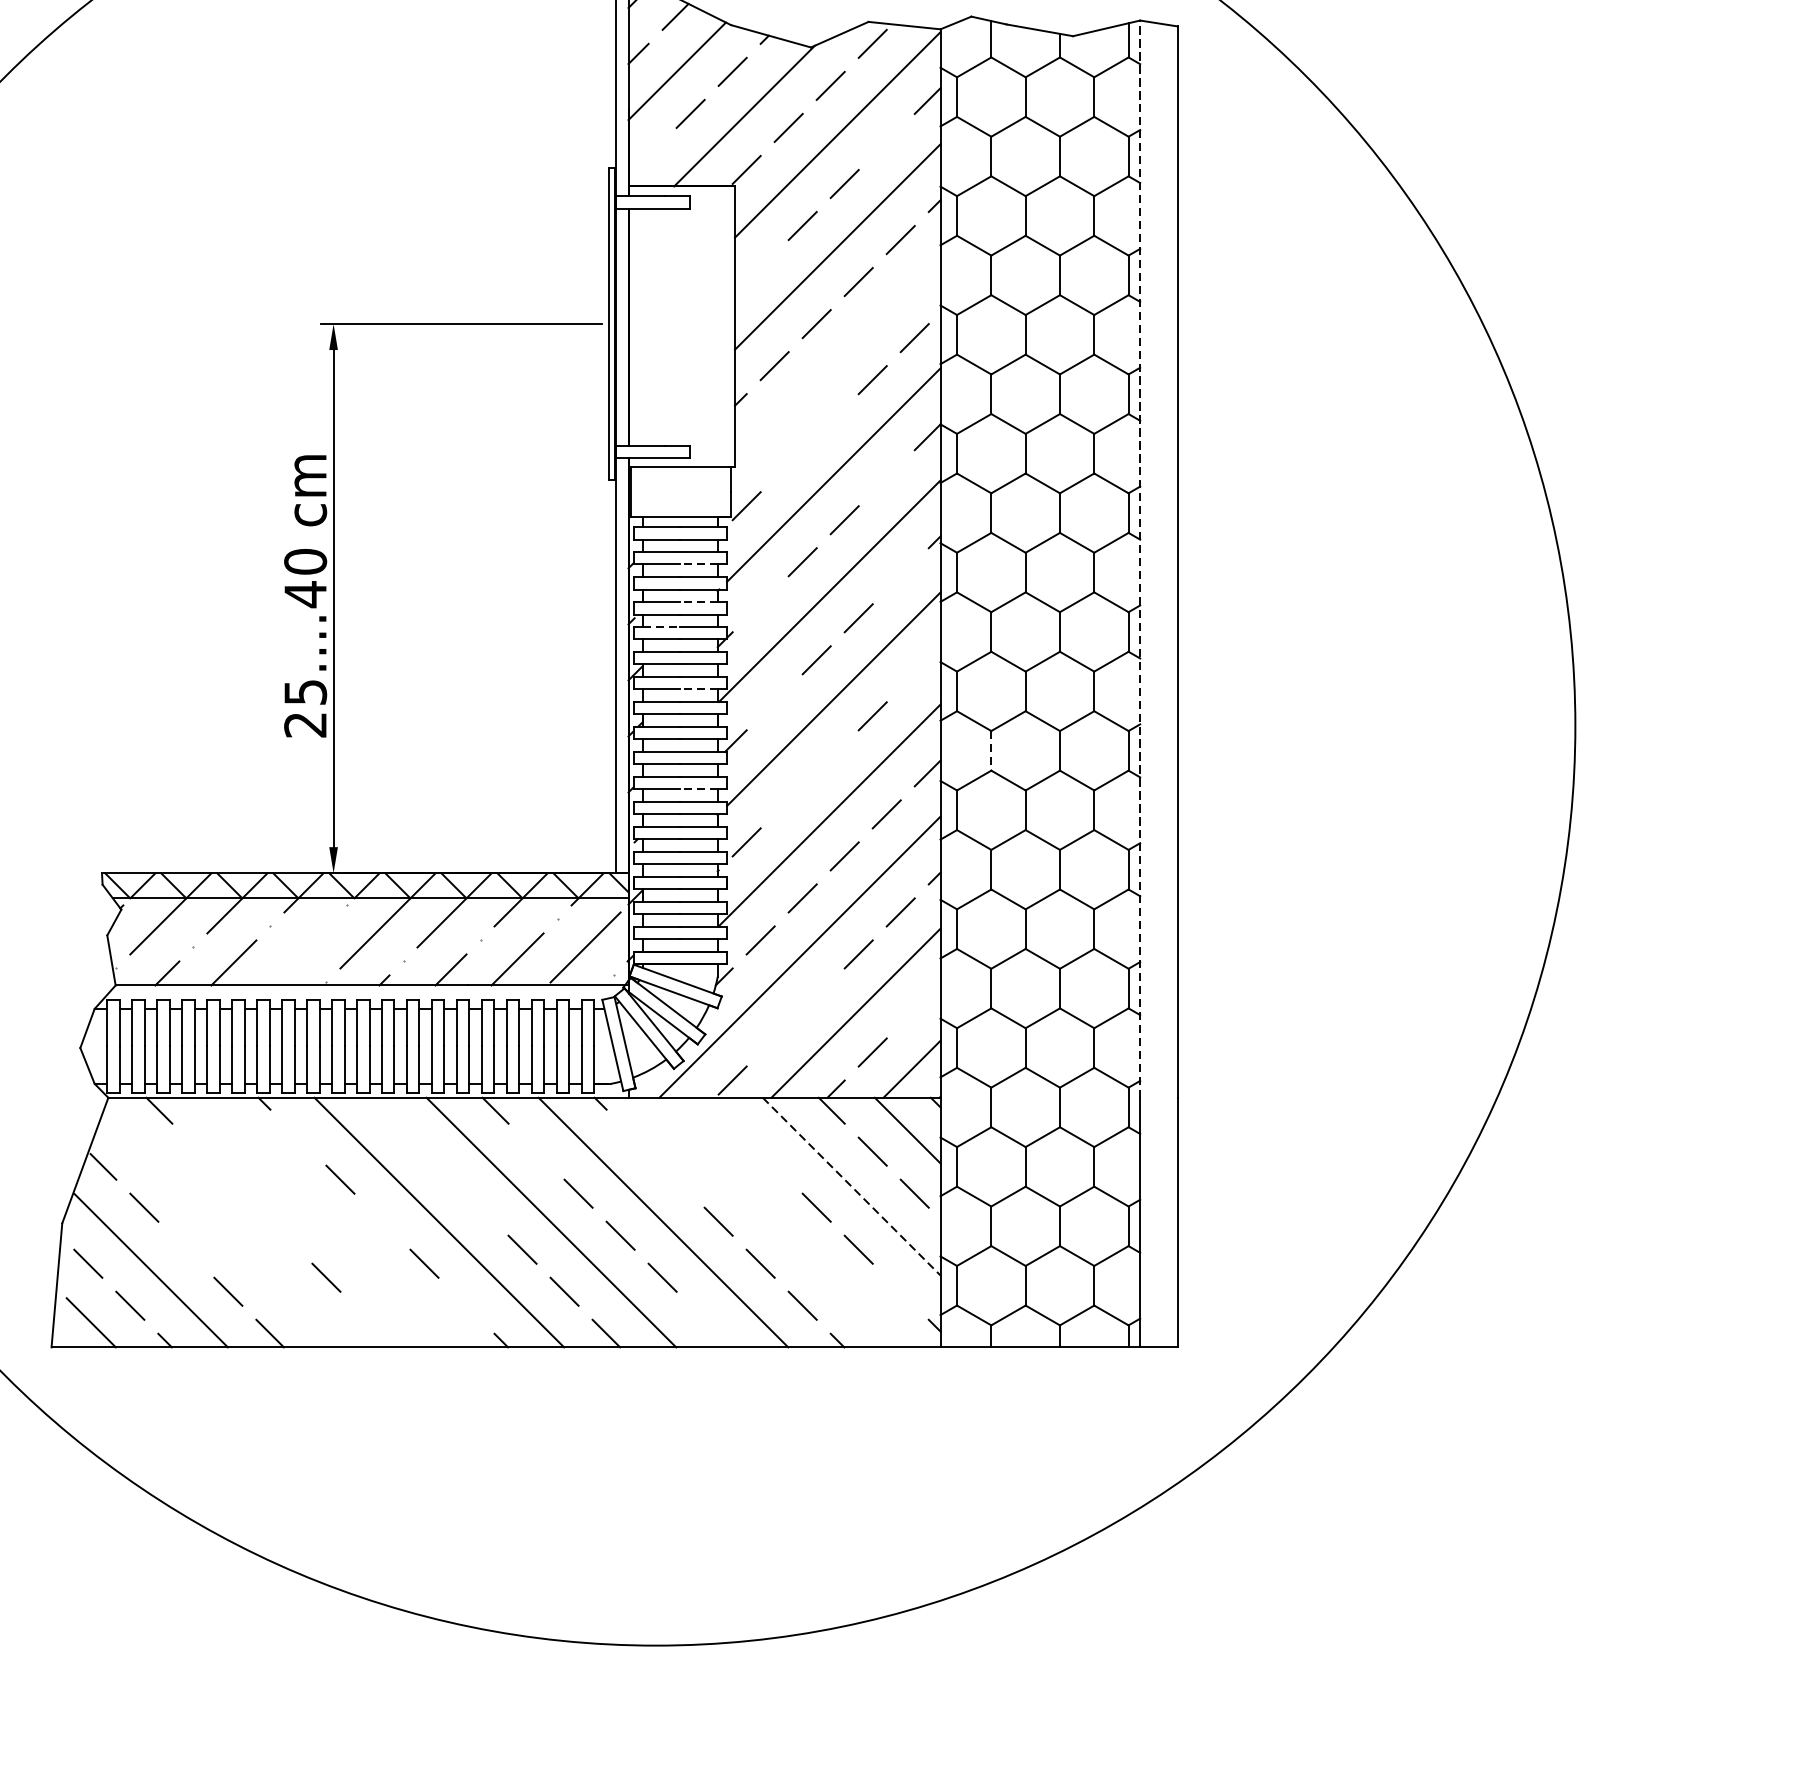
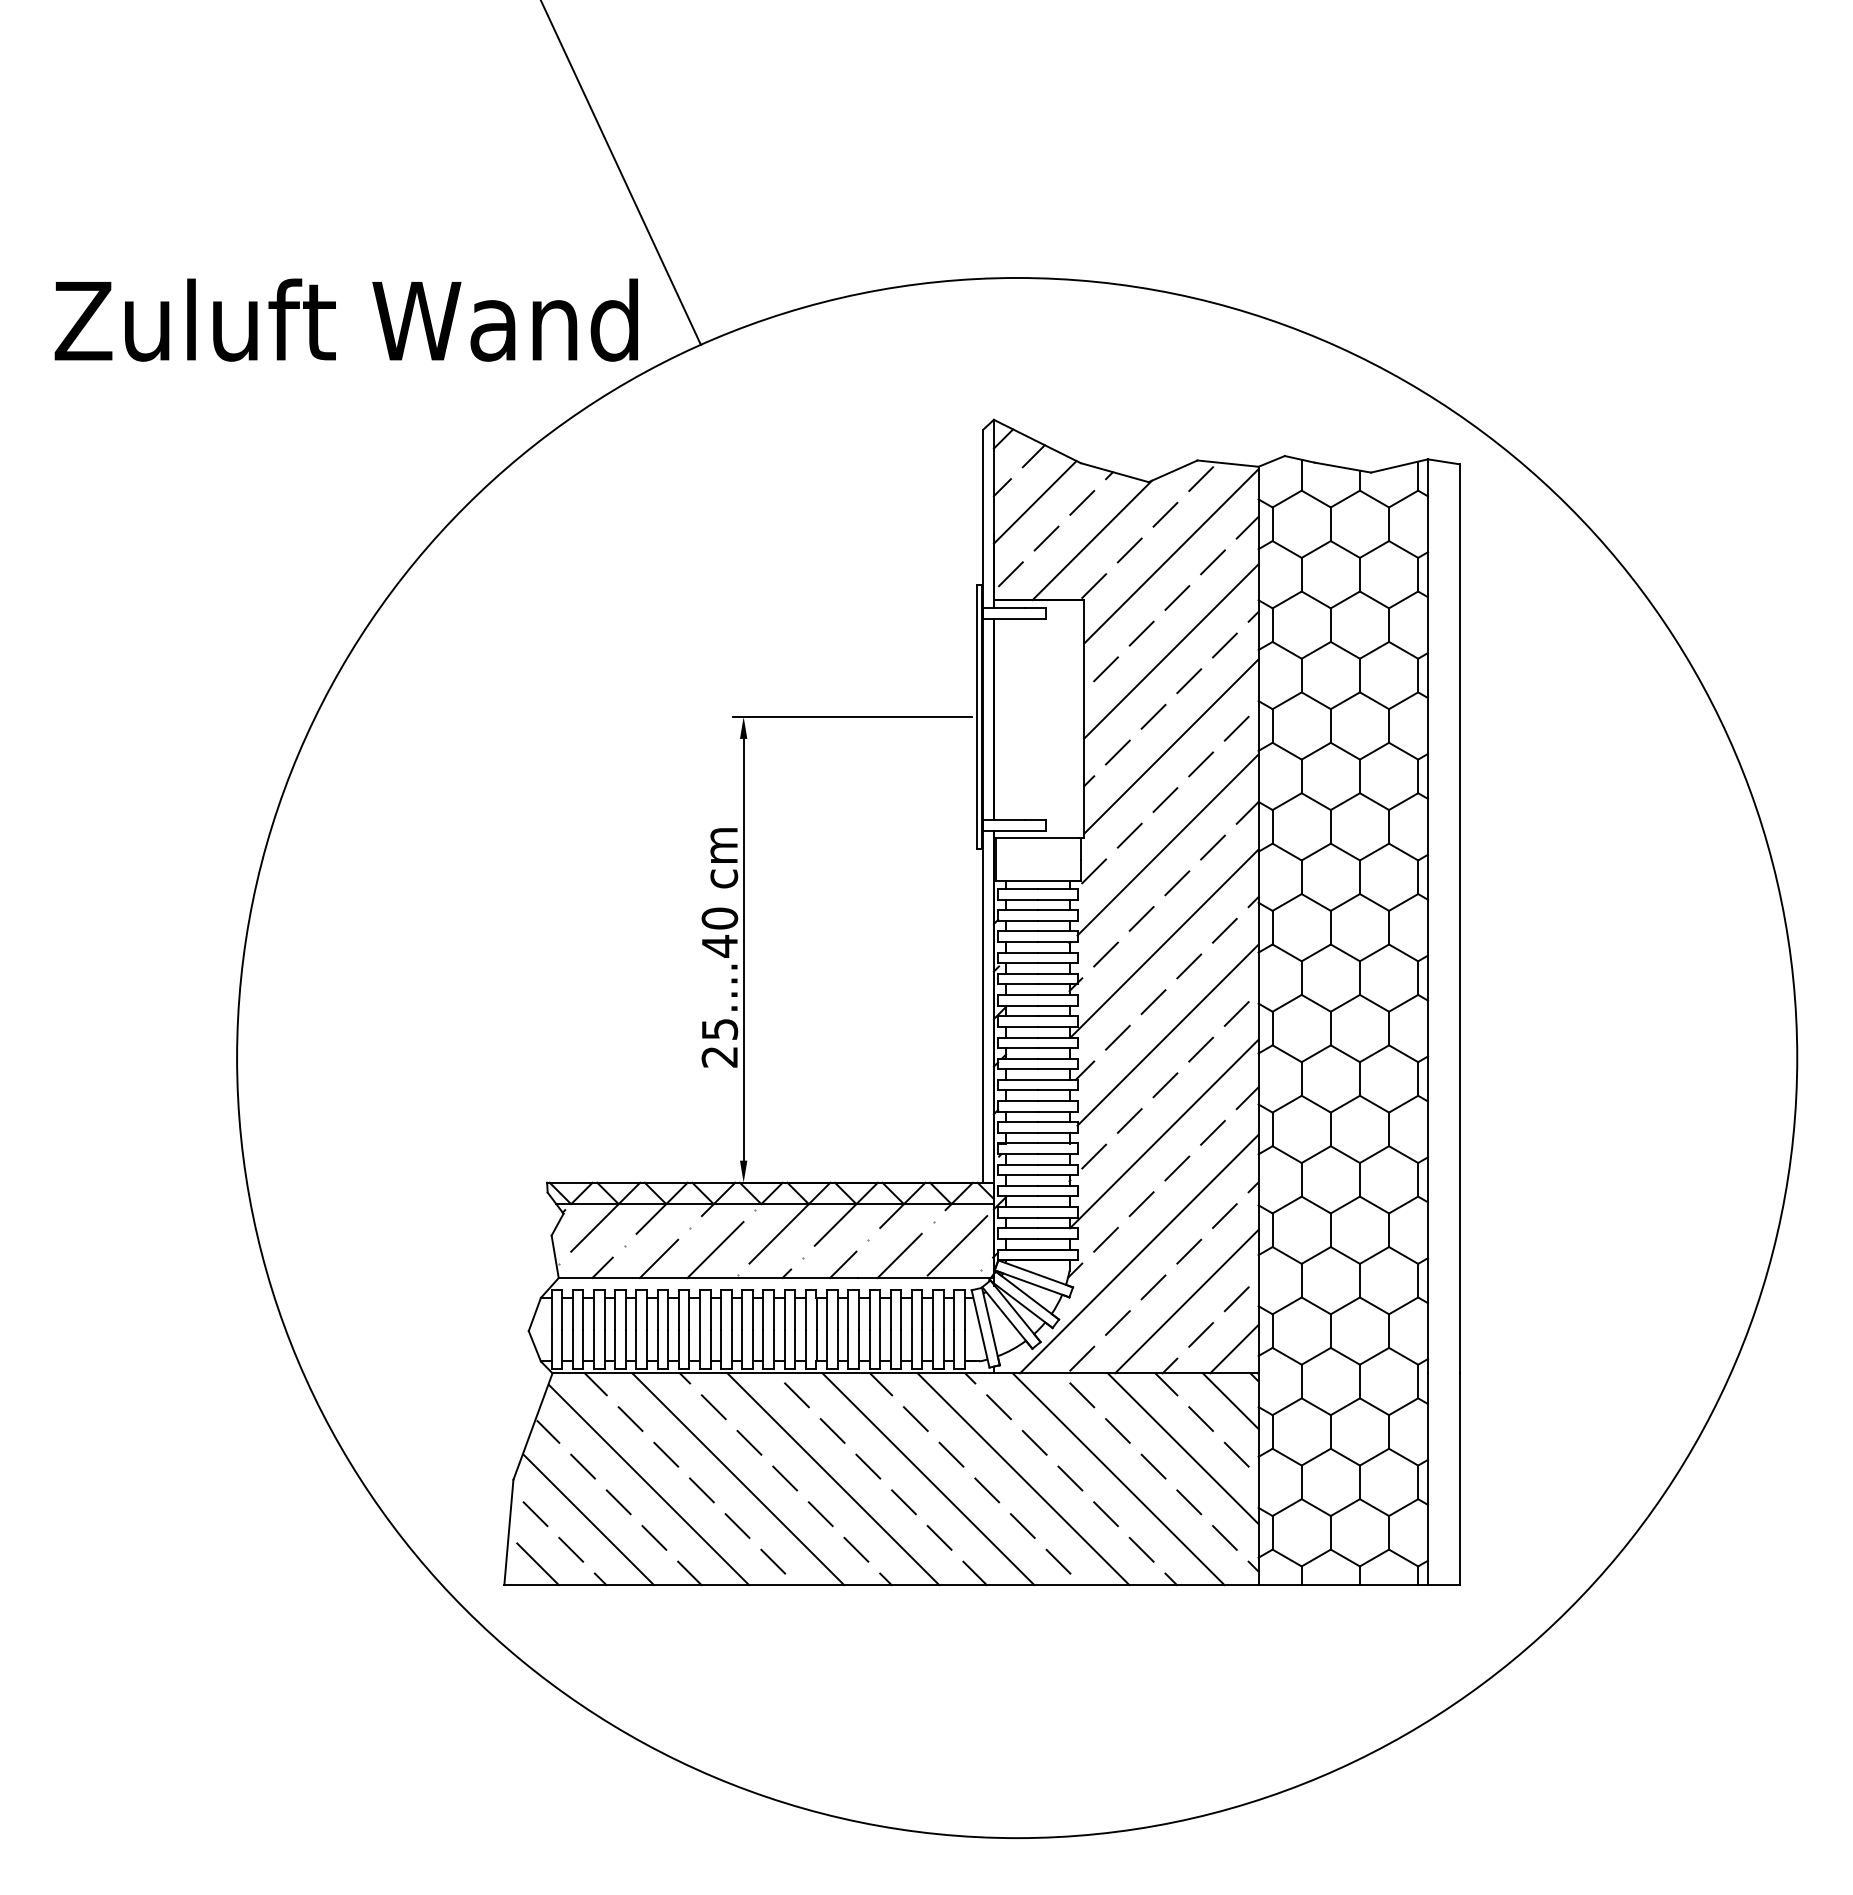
line: (886, 142) -> (1212, 562), added
line: (648, 156) -> (1010, 574), added
line: (760, 268) -> (1105, 669), added
line: (837, 359) -> (1171, 746), added
line: (830, 421) -> (1165, 799), added
line: (788, 463) -> (1129, 835), added
line: (886, 478) -> (1212, 847), added
line: (1140, 559) -> (1428, 916), dashed -> solid
line: (698, 564) -> (1053, 920), dashed -> solid
line: (900, 575) -> (1224, 930), added
line: (698, 601) -> (1053, 952), dashed -> solid
line: (760, 604) -> (1105, 954), added
line: (661, 626) -> (1021, 973), dashed -> solid
line: (914, 673) -> (1236, 1013), added
line: (698, 689) -> (1053, 1026), dashed -> solid
line: (774, 701) -> (1117, 1037), added
line: (991, 750) -> (1301, 1078), dashed -> solid
line: (830, 758) -> (1165, 1085), added
line: (698, 789) -> (1053, 1111), dashed -> solid
line: (788, 799) -> (1129, 1120), added
line: (300, 953) -> (715, 1250), added
line: (816, 996) -> (1153, 1287), added
line: (914, 1010) -> (1236, 1299), added
line: (774, 1037) -> (1117, 1322), added
line: (395, 1123) -> (796, 1395), added
line: (732, 1123) -> (1082, 1395), added
line: (298, 1138) -> (713, 1407), added
line: (633, 1138) -> (998, 1407), added
line: (200, 1151) -> (630, 1418), added
line: (536, 1151) -> (915, 1418), added
line: (438, 1165) -> (832, 1430), added
line: (774, 1165) -> (1117, 1430), added
line: (676, 1179) -> (1034, 1442), added
line: (852, 1186) -> (1183, 1448), dashed -> solid
line: (242, 1193) -> (666, 1454), added
line: (480, 1207) -> (868, 1466), added
line: (382, 1221) -> (785, 1478), added
line: (327, 1222) -> (738, 1479), added
line: (775, 1222) -> (1118, 1479), added
line: (222, 1229) -> (649, 1485), added
line: (283, 1235) -> (701, 1490), added
line: (186, 1250) -> (618, 1502), added
line: (900, 1291) -> (1224, 1537), added
line: (466, 1305) -> (856, 1549), added
line: (368, 1319) -> (773, 1561), added
line: (704, 1319) -> (1058, 1561), added

